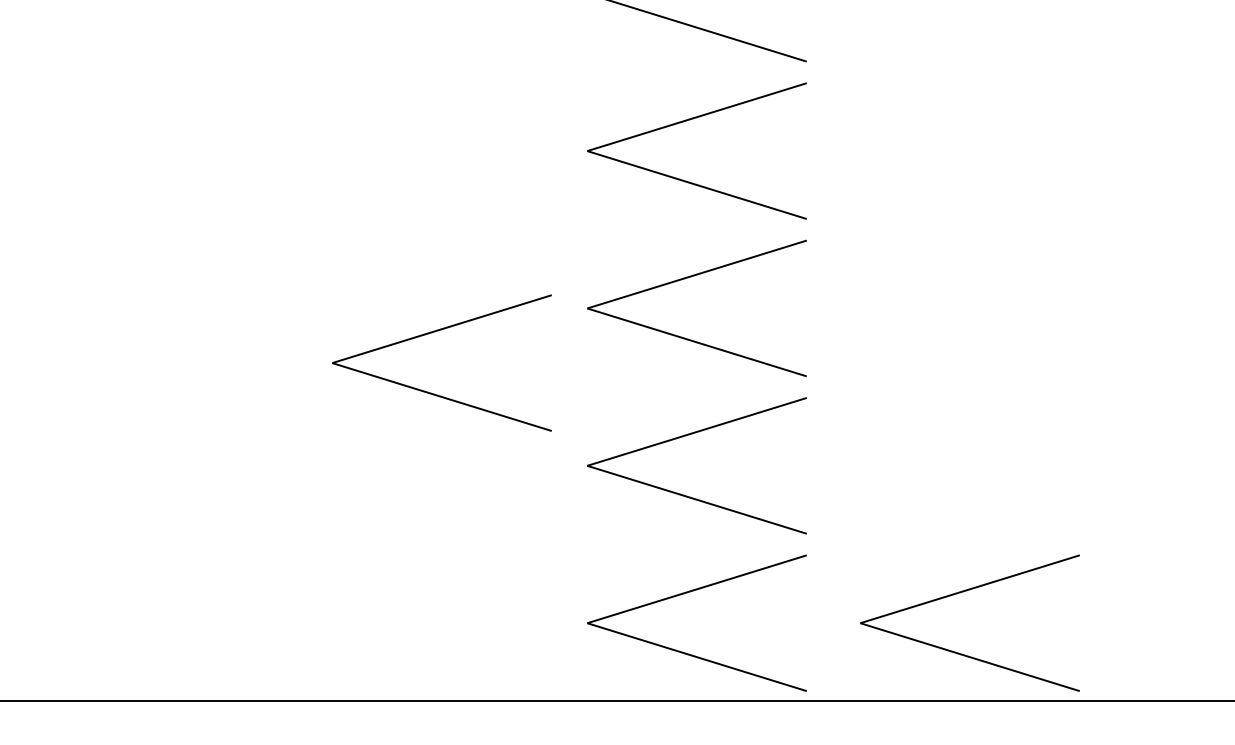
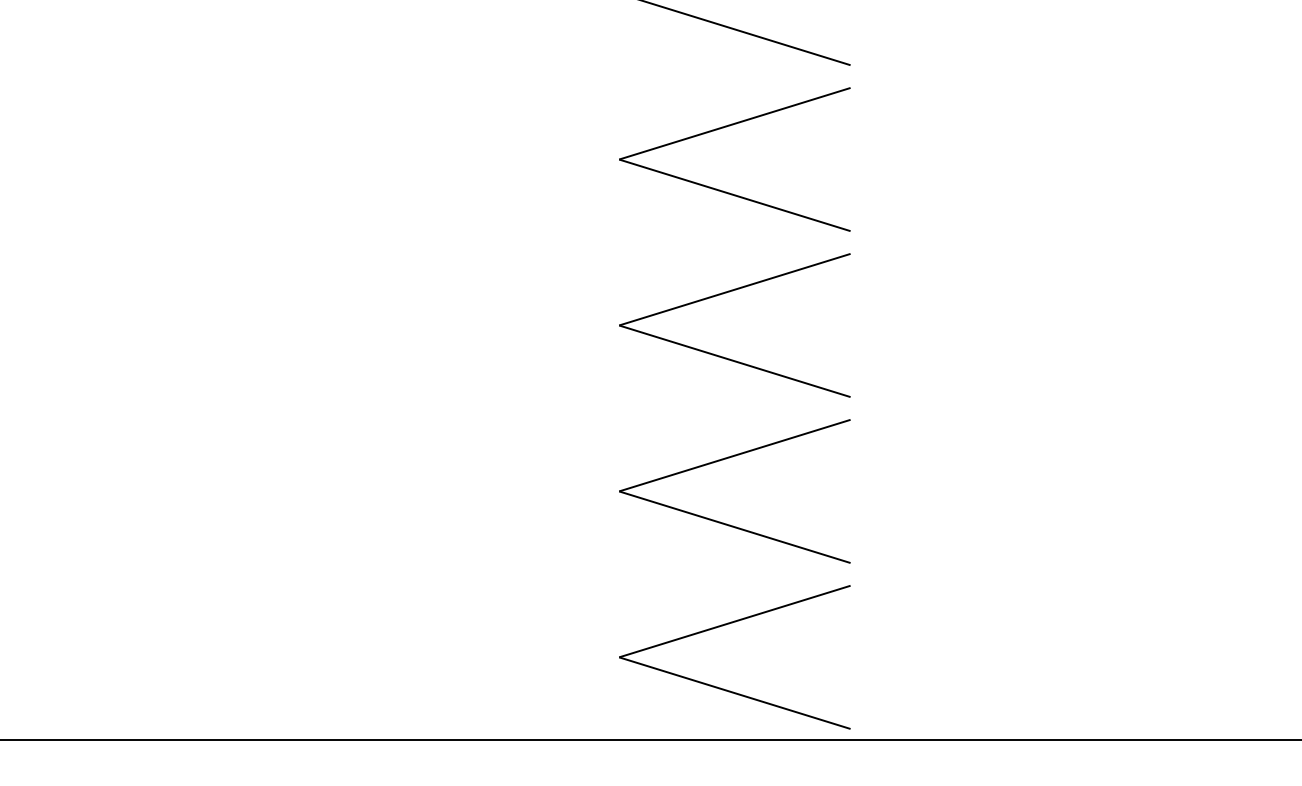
part: (435, 332) -> (459, 350), removed
part: (960, 593) -> (1012, 626), removed

